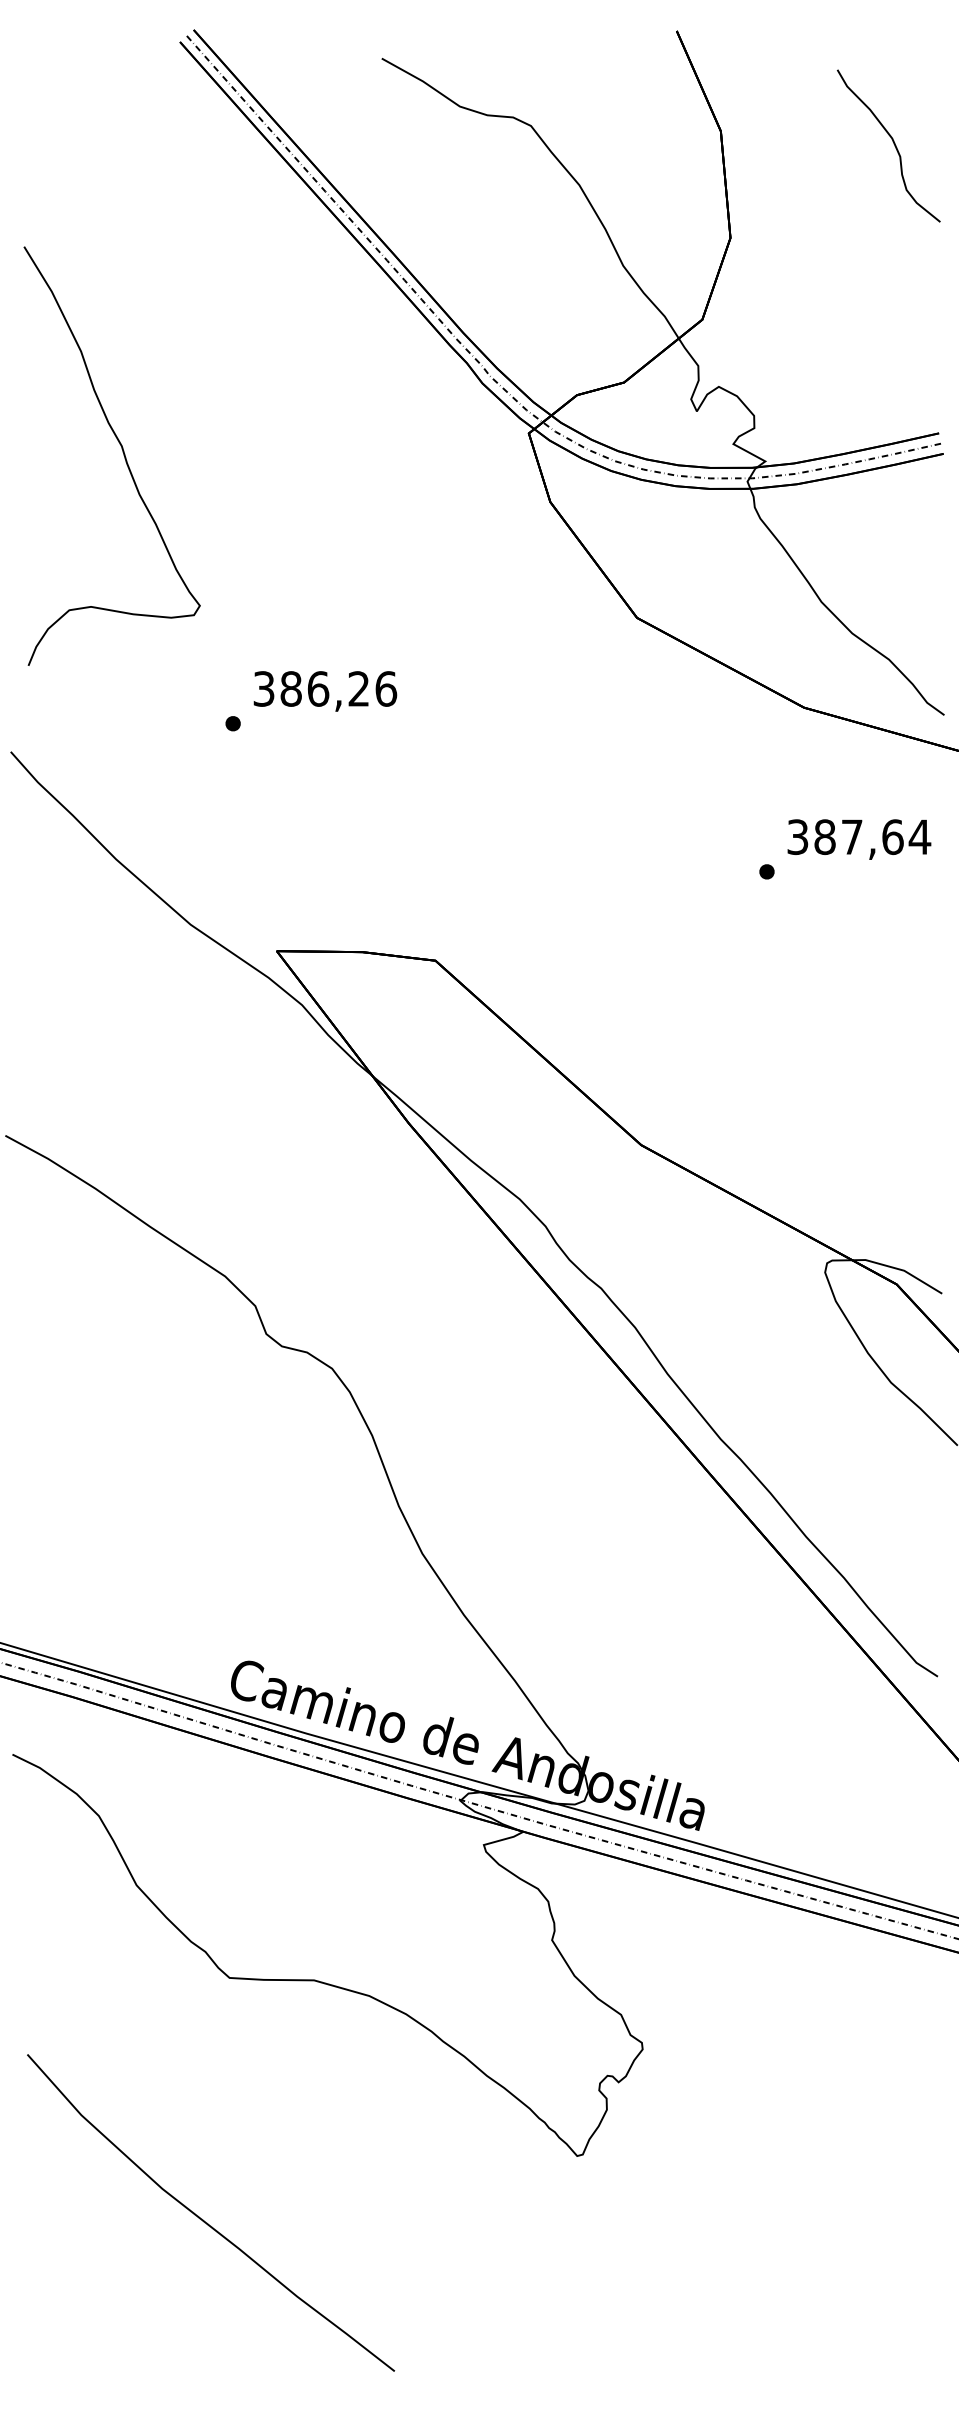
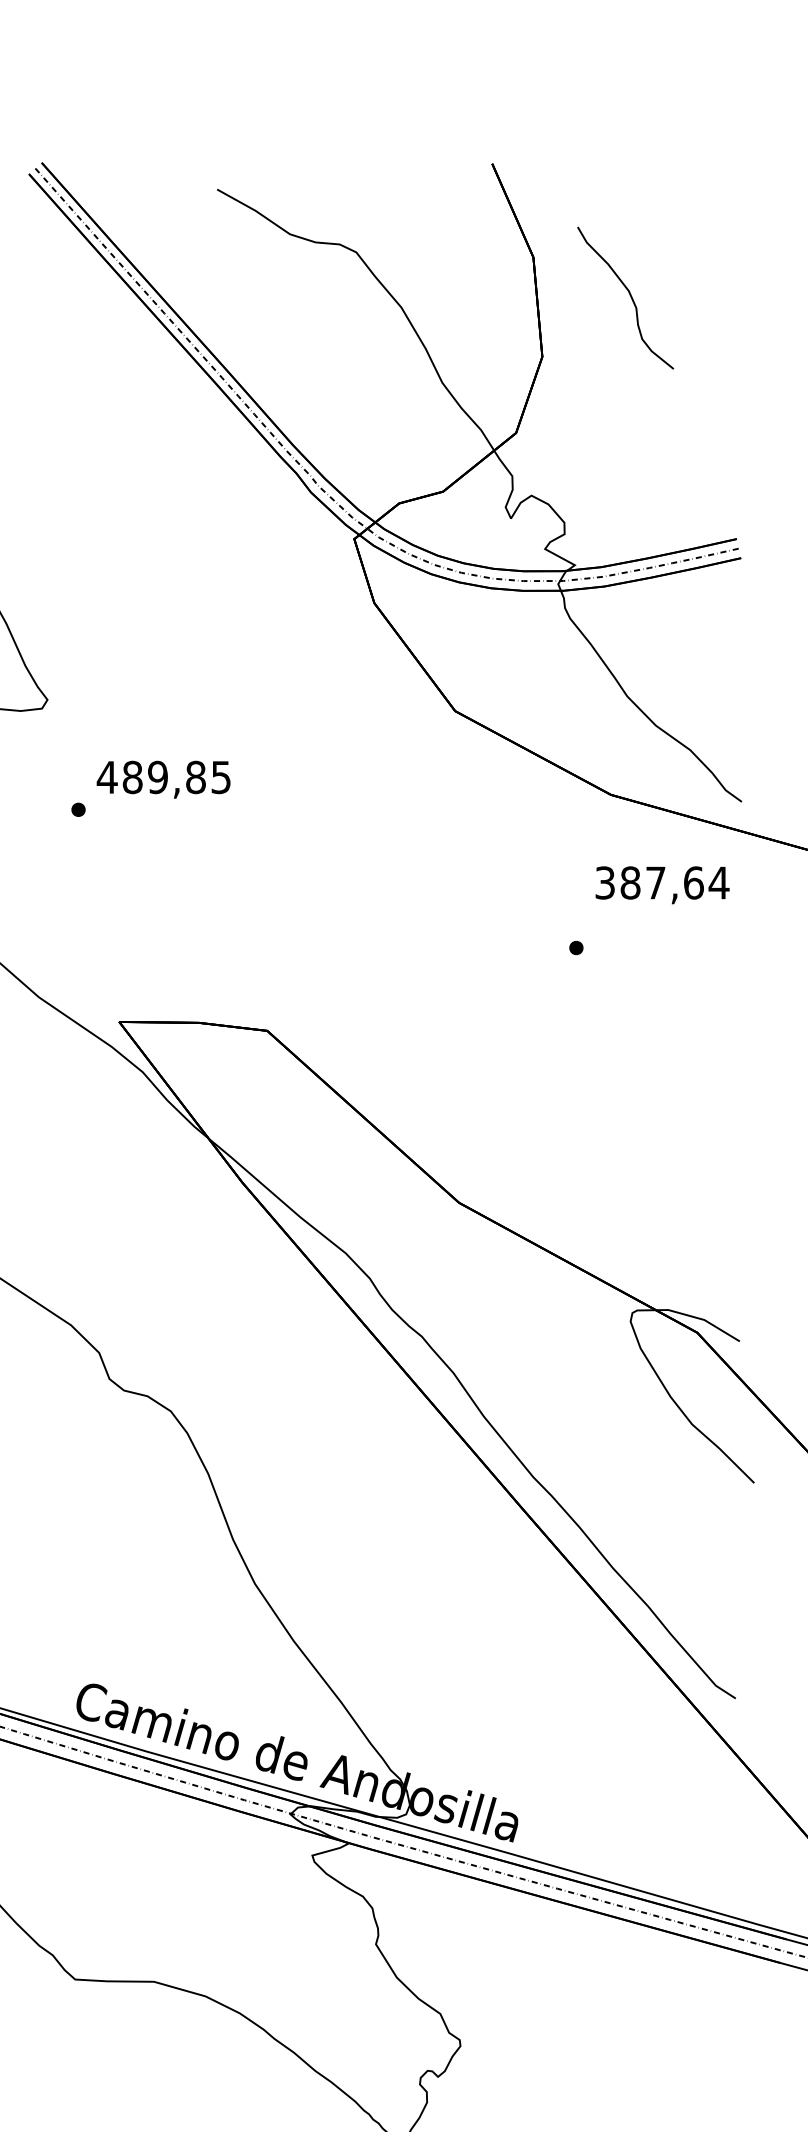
curve: (893, 144) -> (630, 296), moved
text: (324, 688) -> (163, 776), 386,26 -> 489,85
text: (859, 839) -> (662, 885), moved

